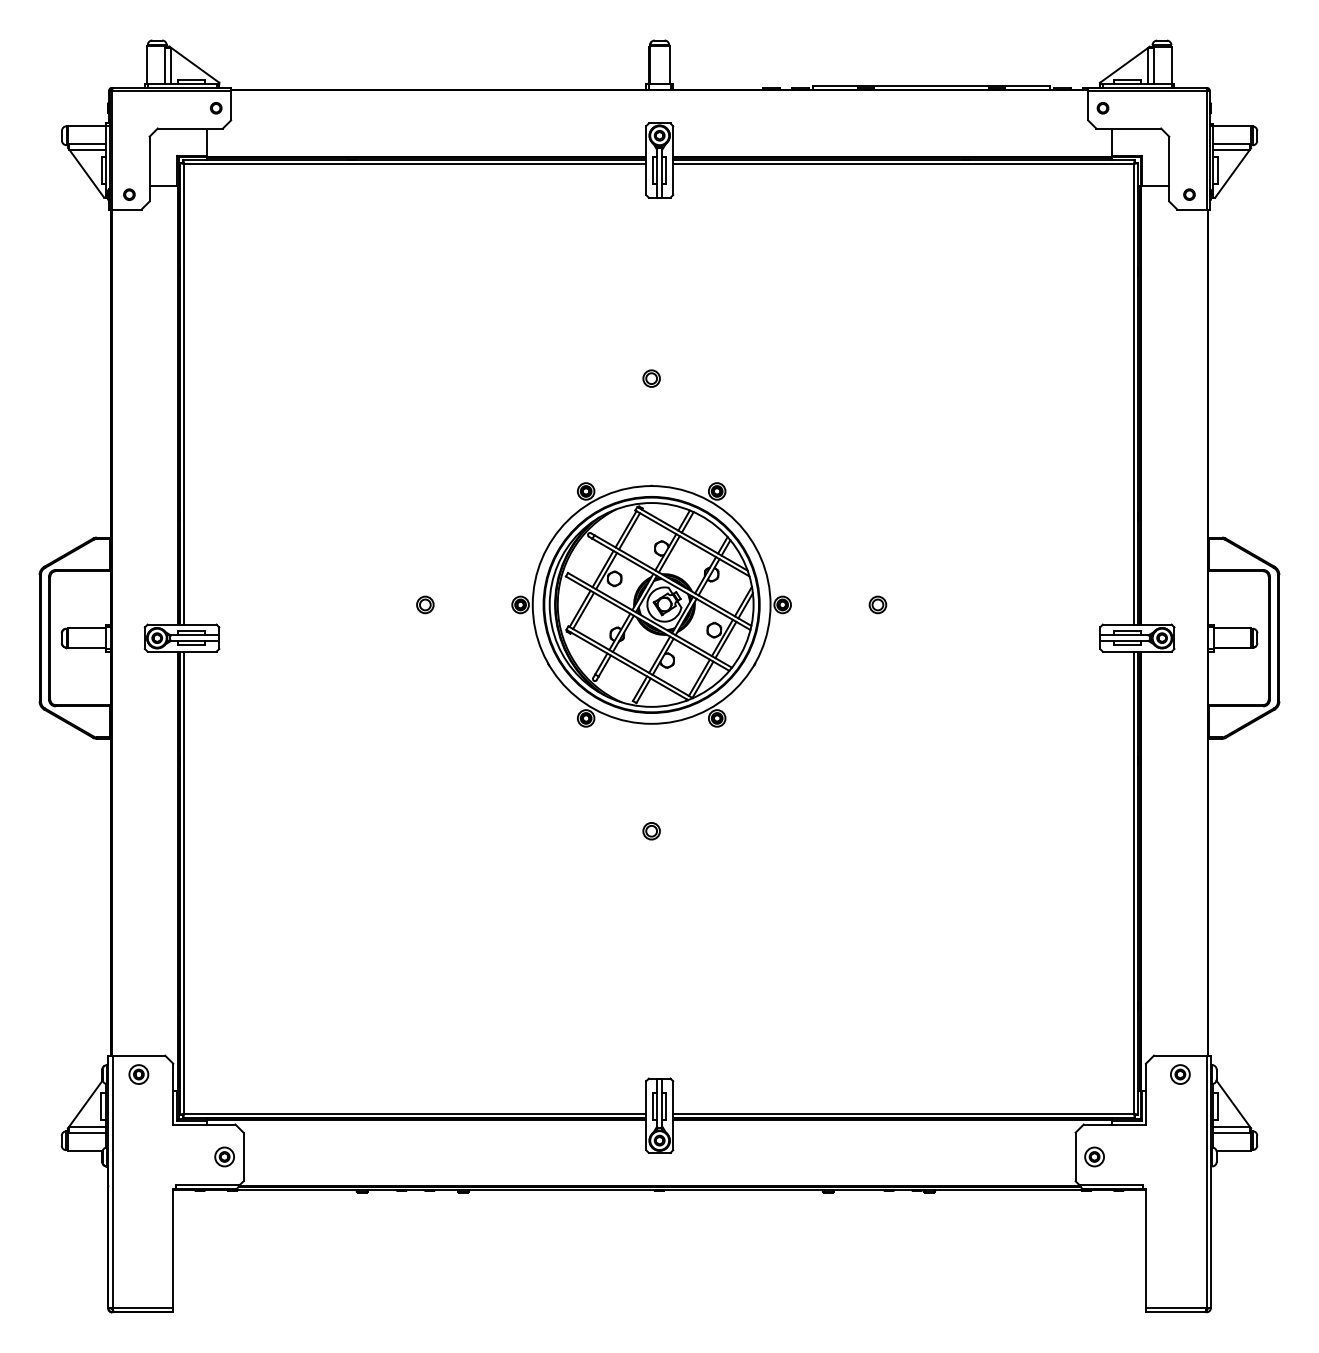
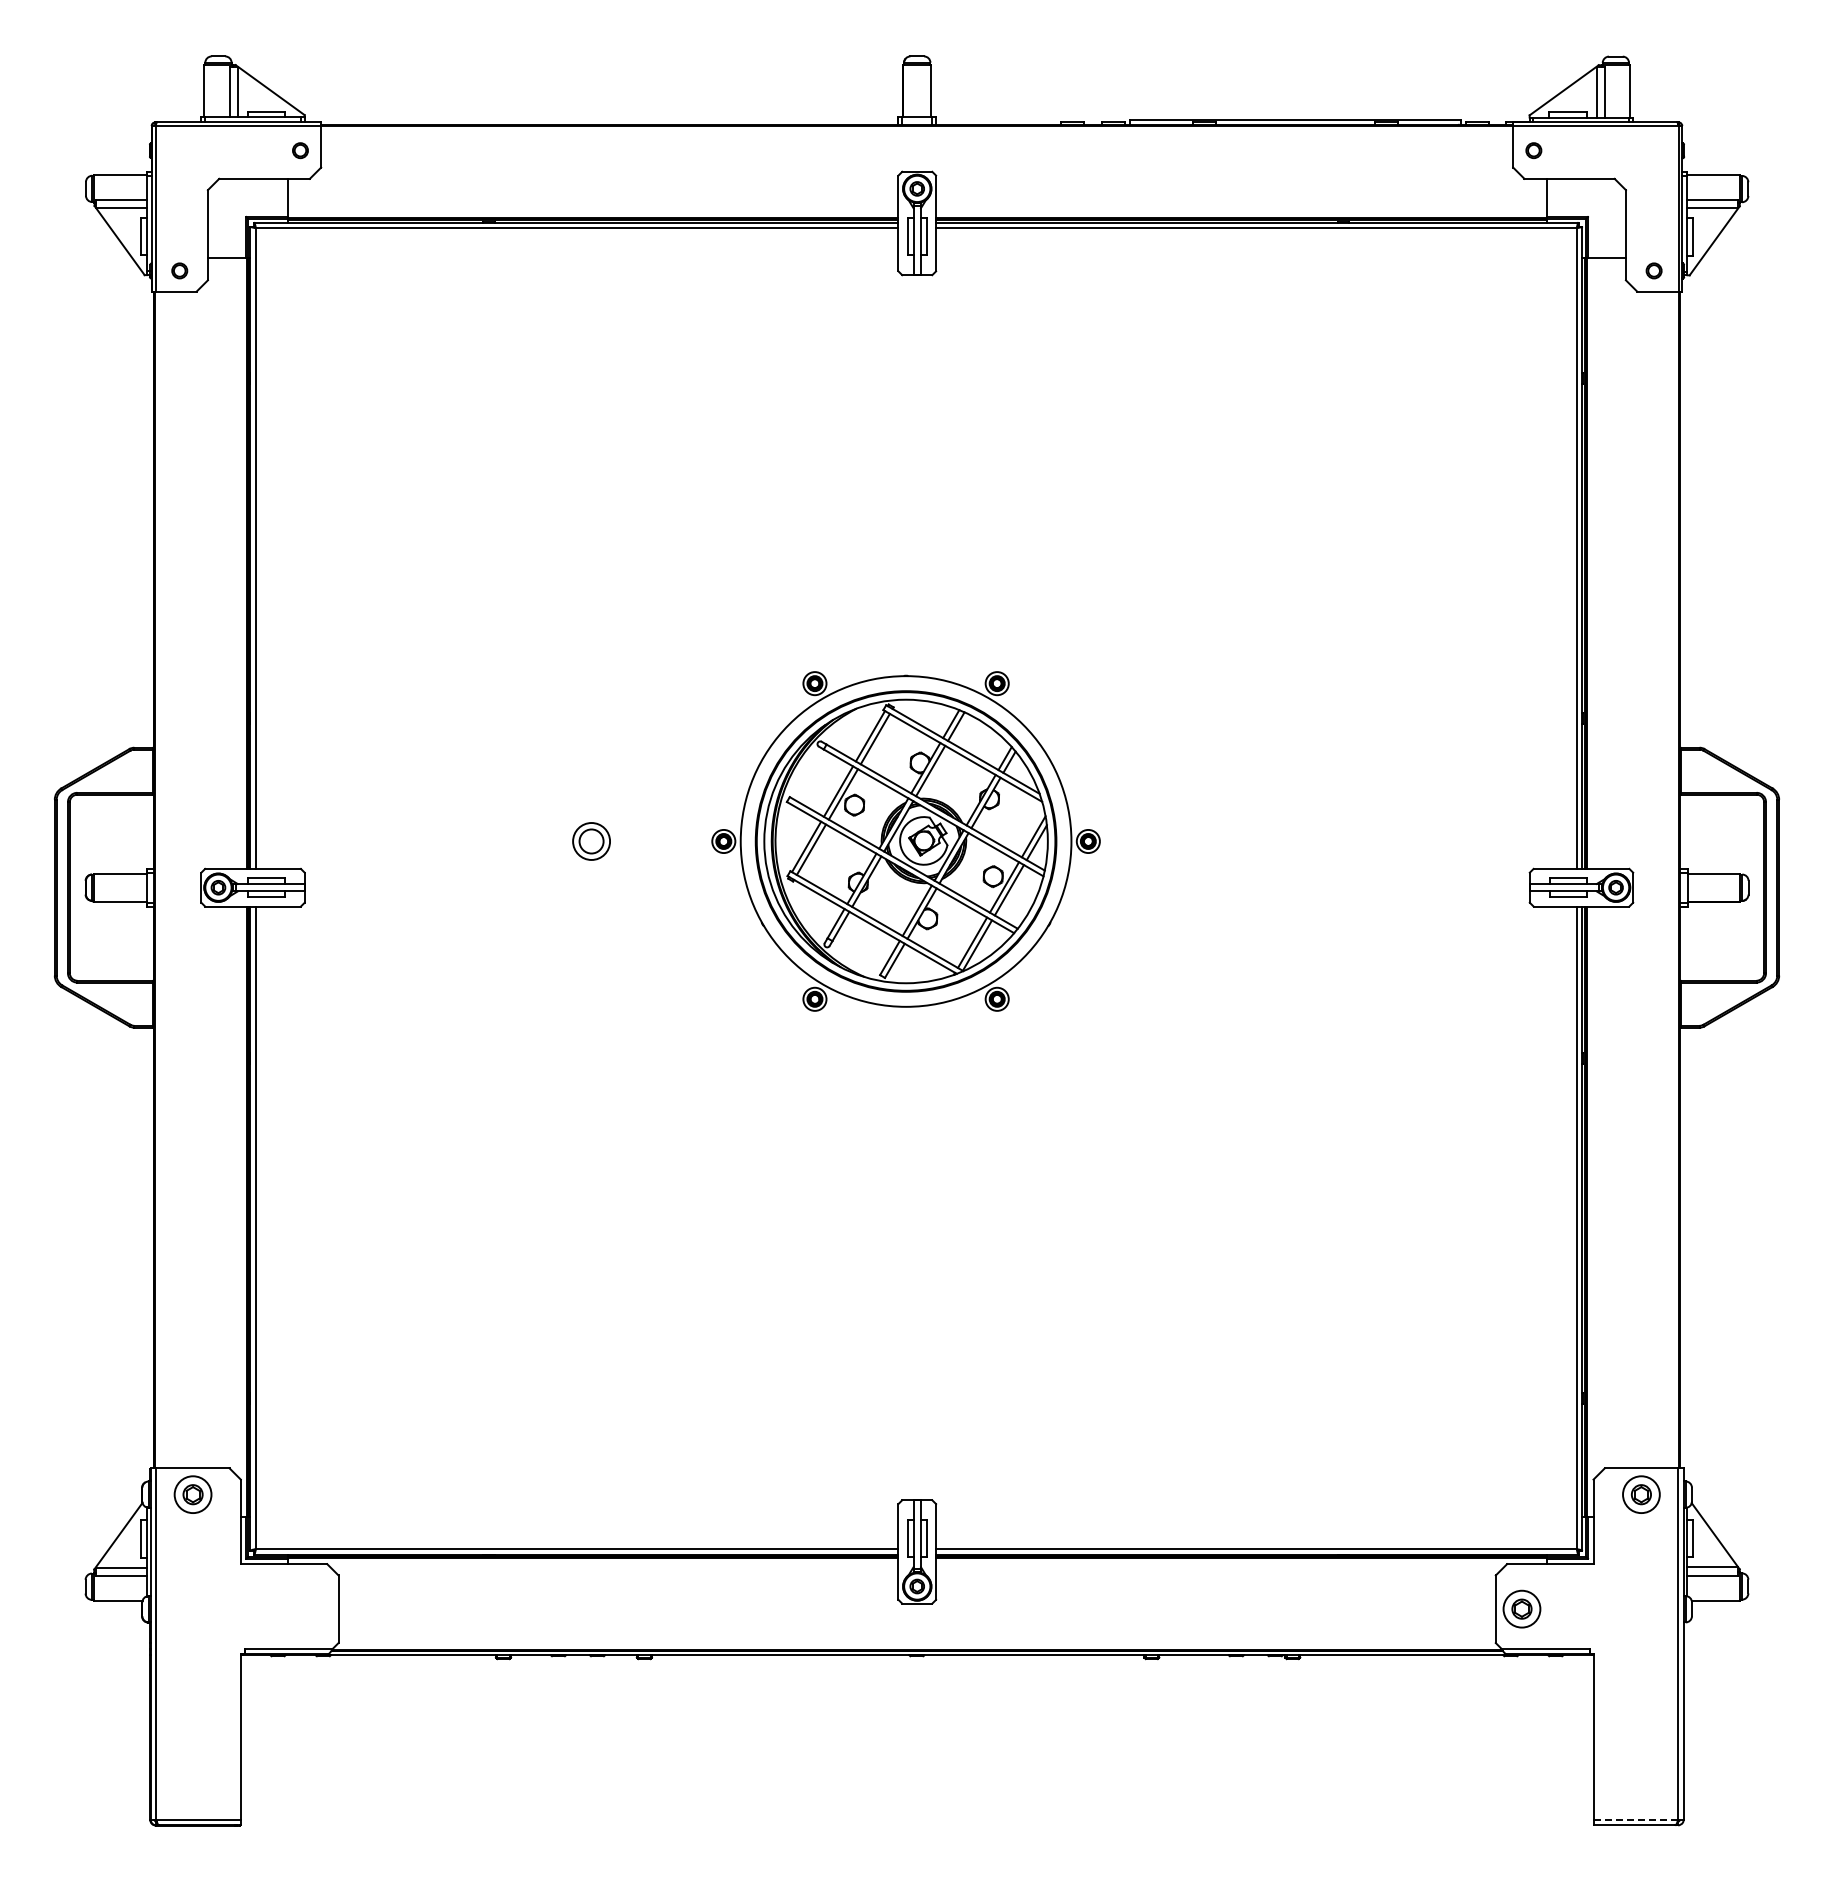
part: (651, 378) -> (905, 526), removed
part: (424, 604) -> (590, 841), size x1.6
part: (877, 604) -> (1220, 841), removed
part: (651, 830) -> (905, 1155), removed
part: (138, 1074) -> (192, 1494), size x1.4
part: (1180, 1074) -> (1641, 1494), size x1.4
part: (224, 1157) -> (312, 1609), removed
part: (1094, 1157) -> (1522, 1609), size x1.4
line: (1176, 1308) -> (1636, 1819), solid -> dashed

